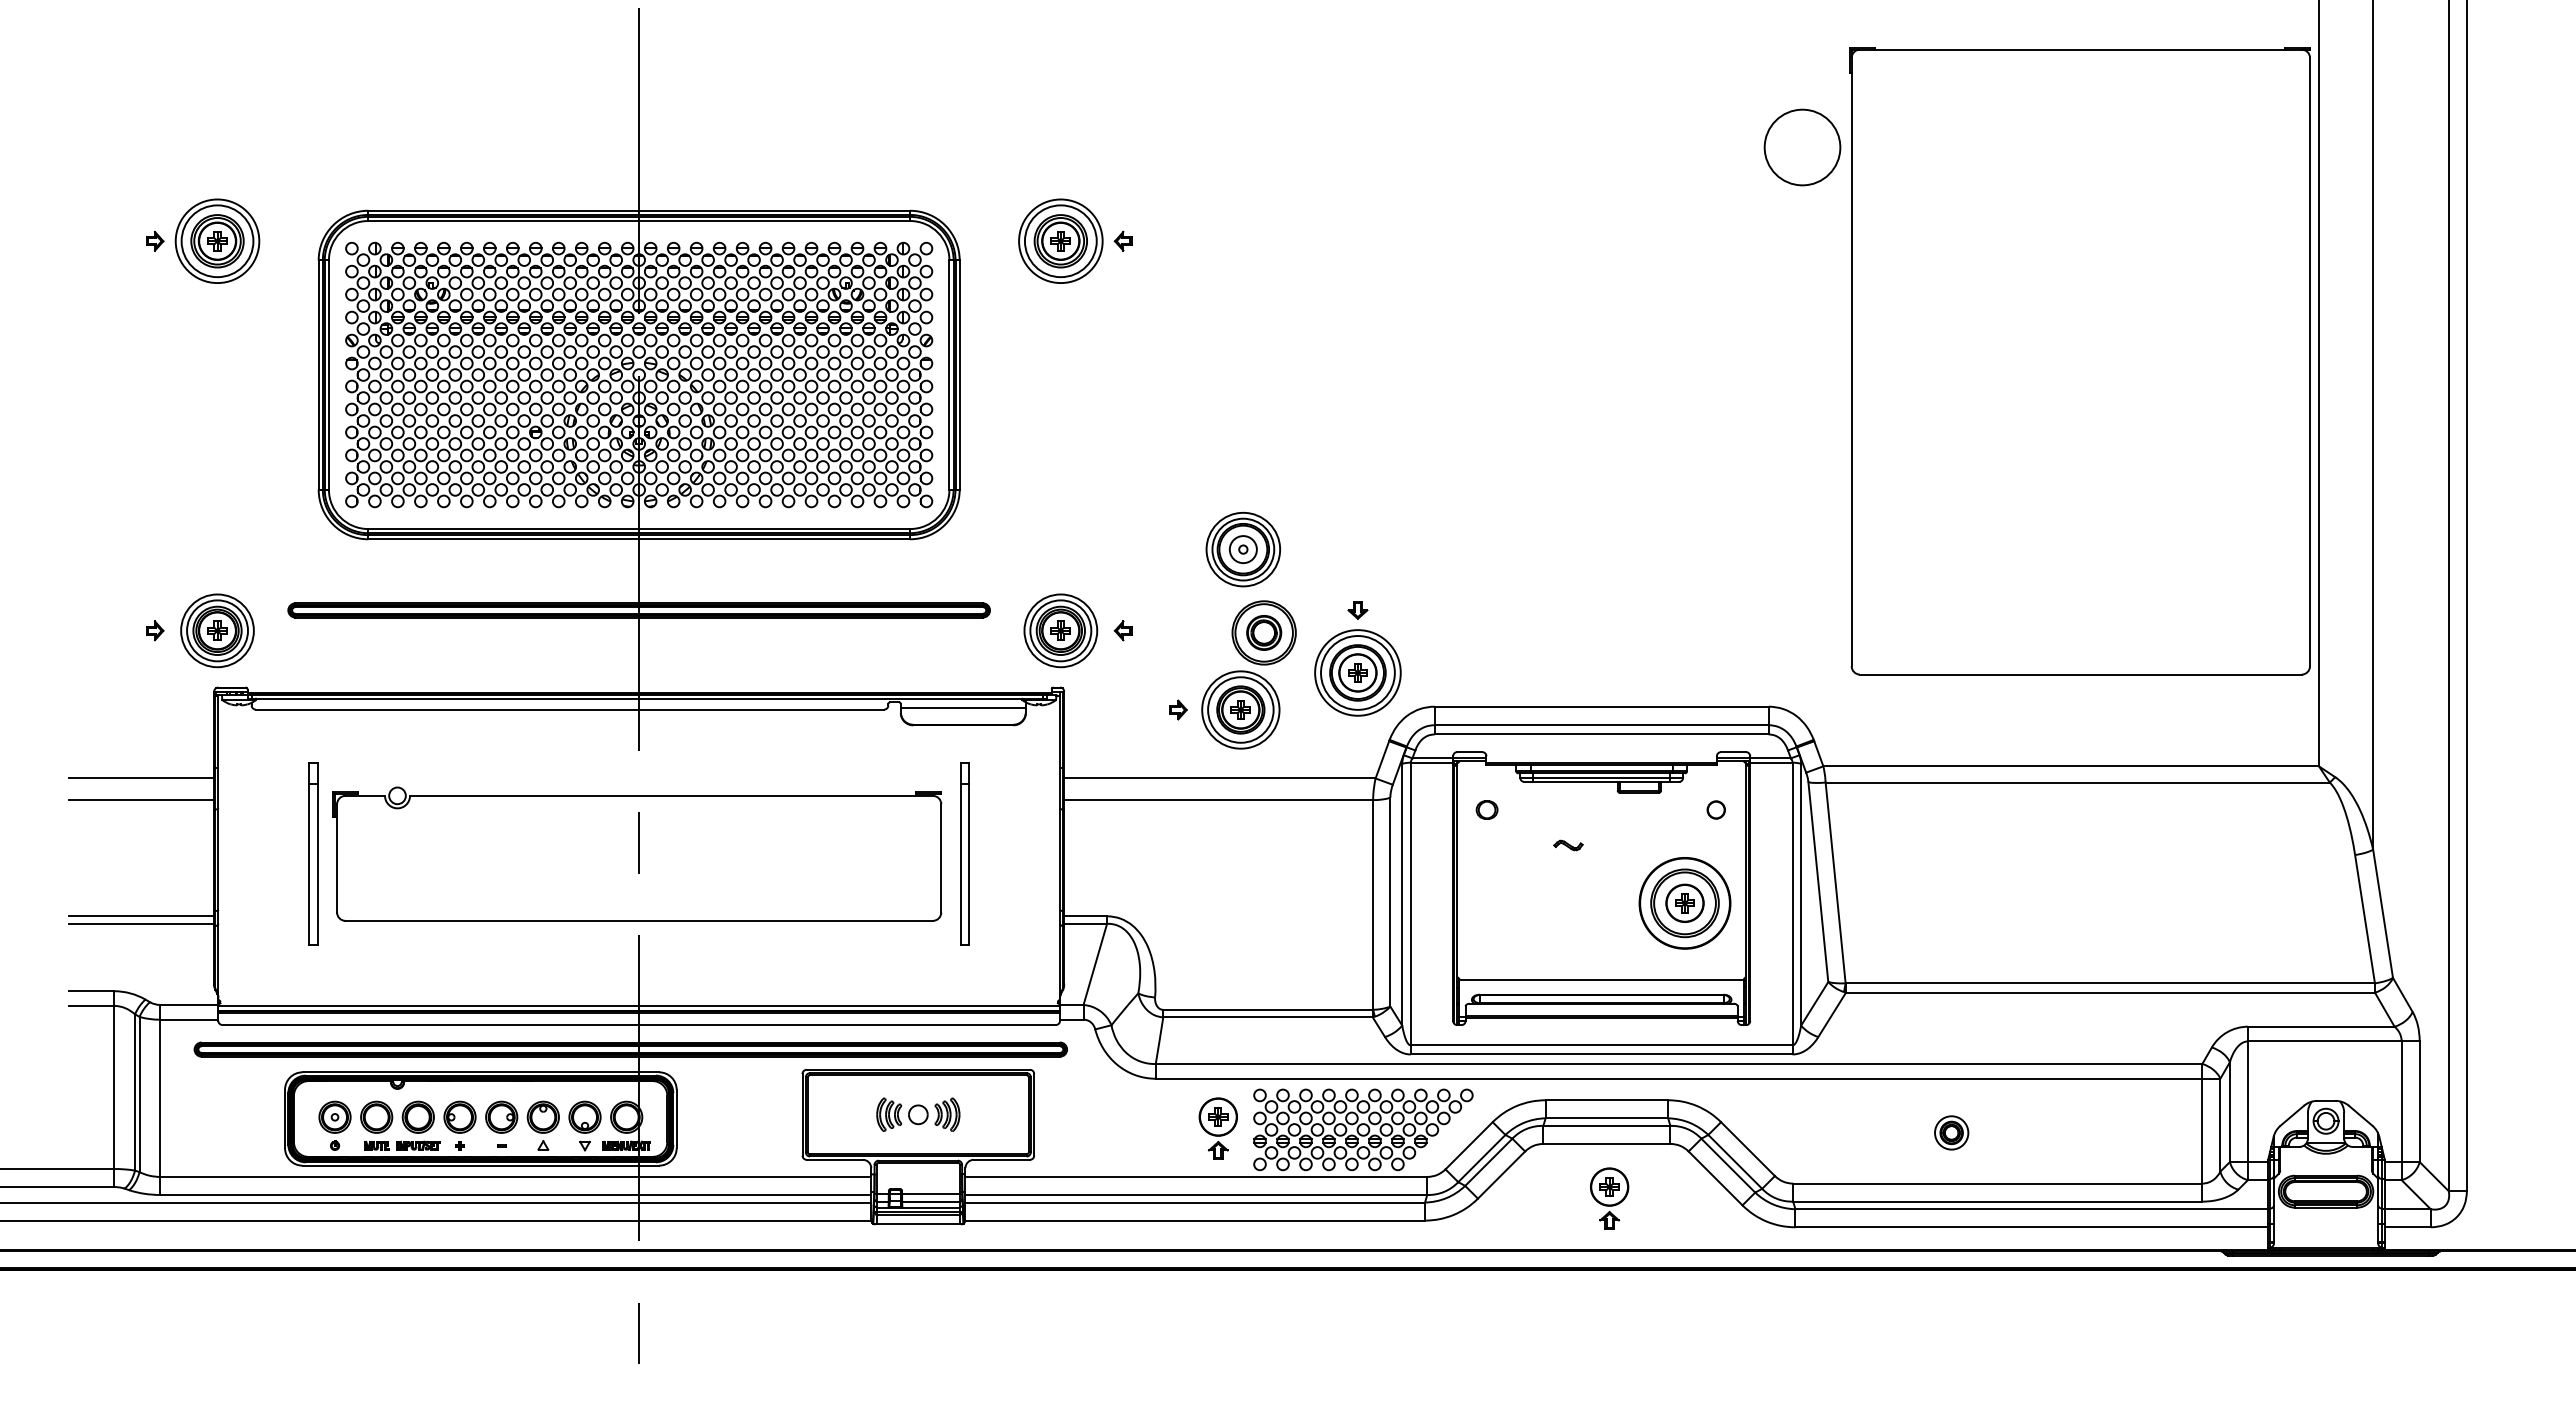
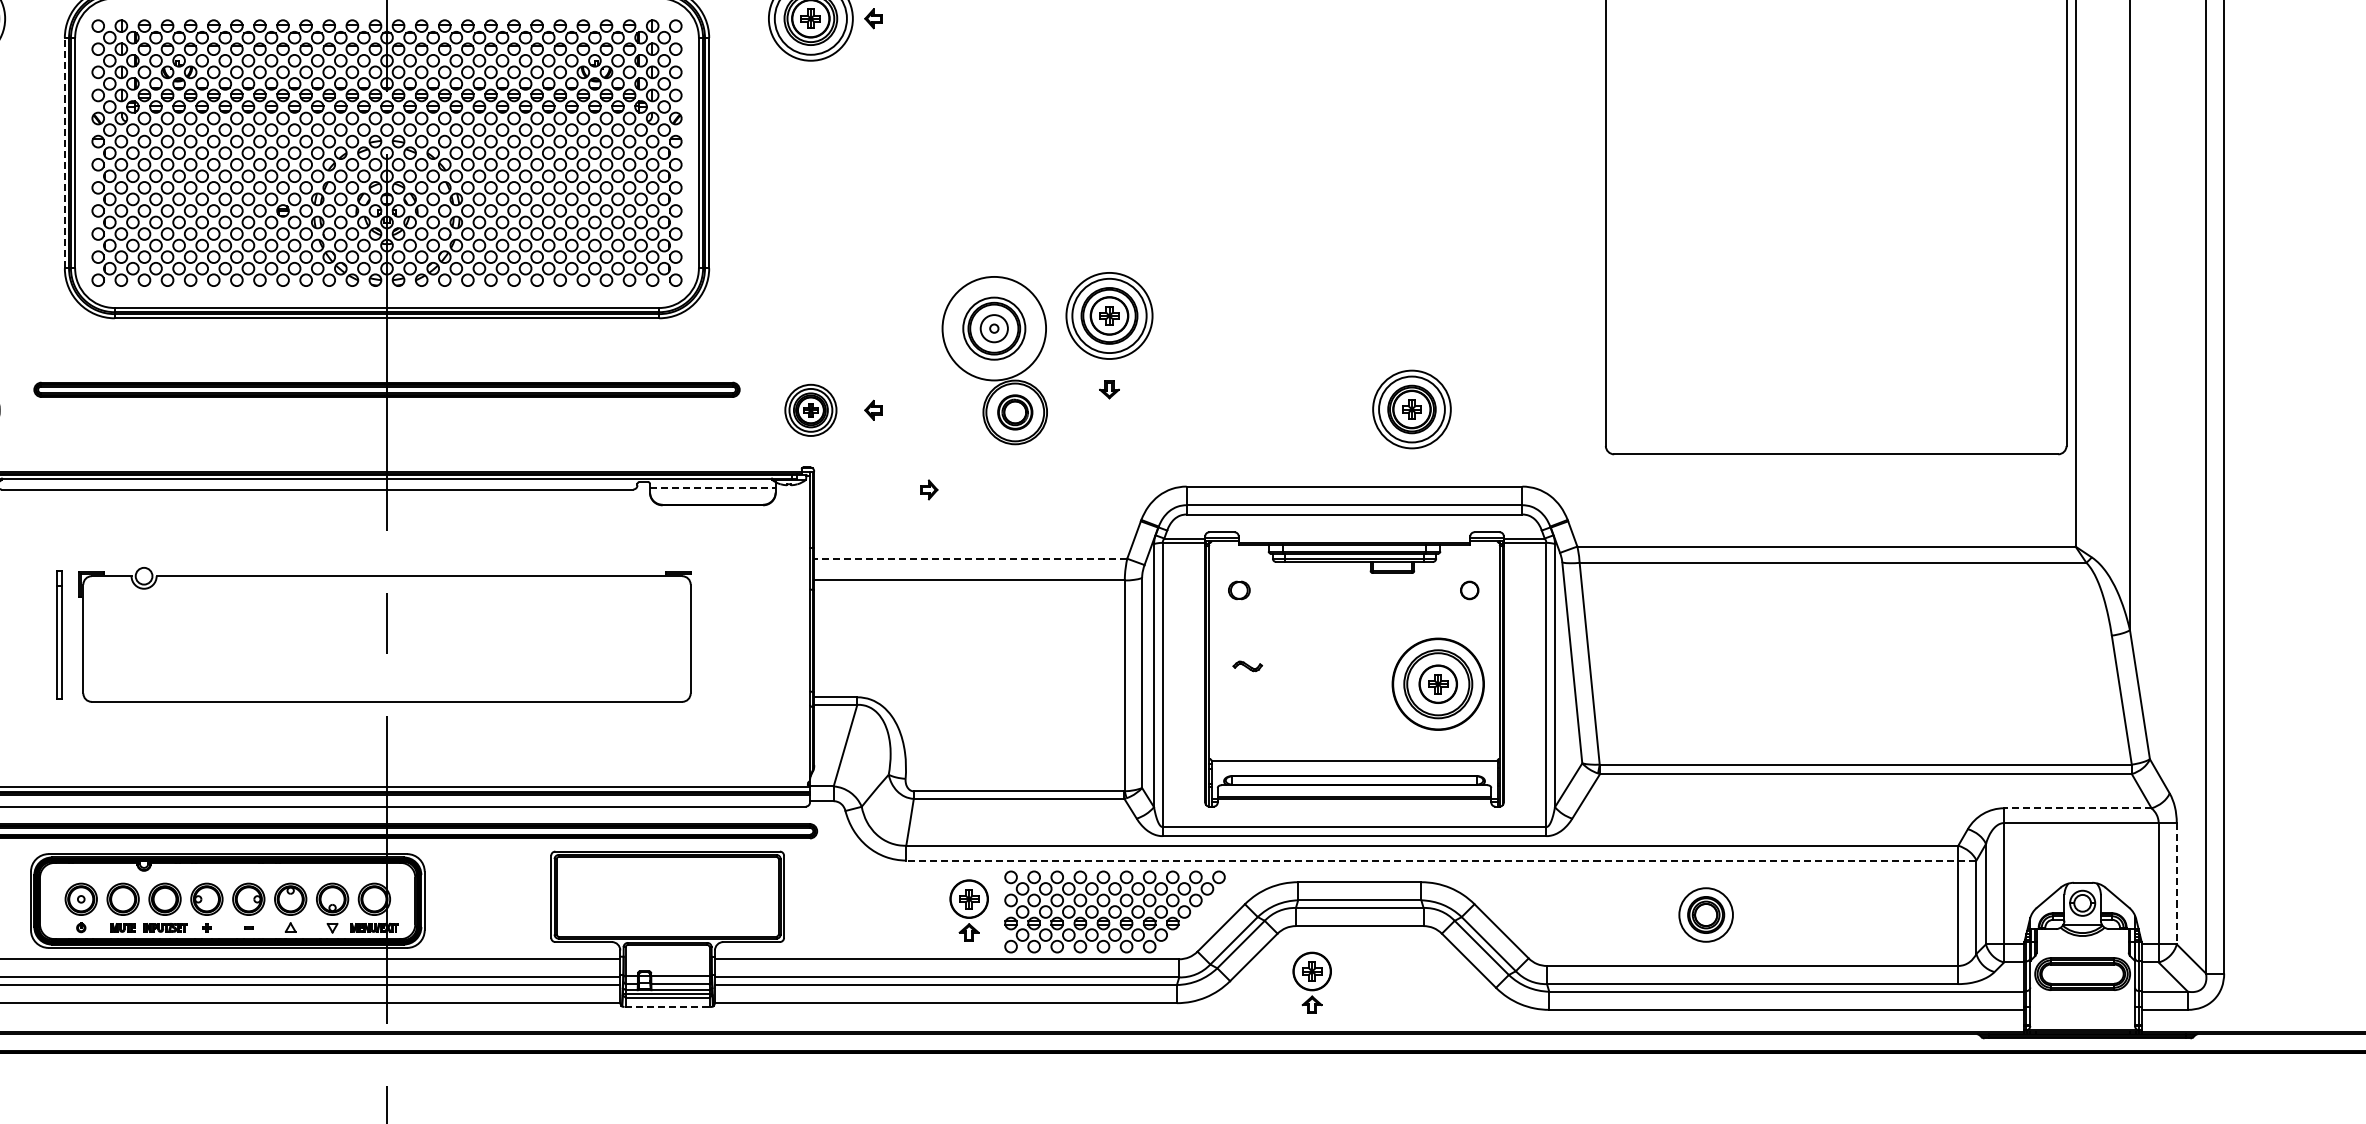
line: (318, 375) -> (64, 153), solid -> dashed
circle: (1243, 549) -> (994, 328), size x1.4
part: (1060, 630) -> (810, 409), size x0.7
part: (1357, 672) -> (1109, 315), moved
line: (963, 708) -> (713, 488), solid -> dashed
part: (1240, 709) -> (1411, 408), moved
line: (1219, 778) -> (970, 558), solid -> dashed
part: (1568, 845) -> (1247, 666), moved
part: (313, 853) -> (59, 634), size x0.7
part: (964, 853) -> (714, 634), removed
line: (2320, 1026) -> (2077, 808), solid -> dashed
line: (1687, 1078) -> (1440, 860), solid -> dashed
line: (2419, 1102) -> (2176, 884), solid -> dashed
part: (918, 1114) -> (667, 896), removed
part: (1951, 1132) -> (1706, 914), size x1.6
part: (1609, 1198) -> (1312, 982), moved
line: (918, 1224) -> (667, 1007), solid -> dashed

